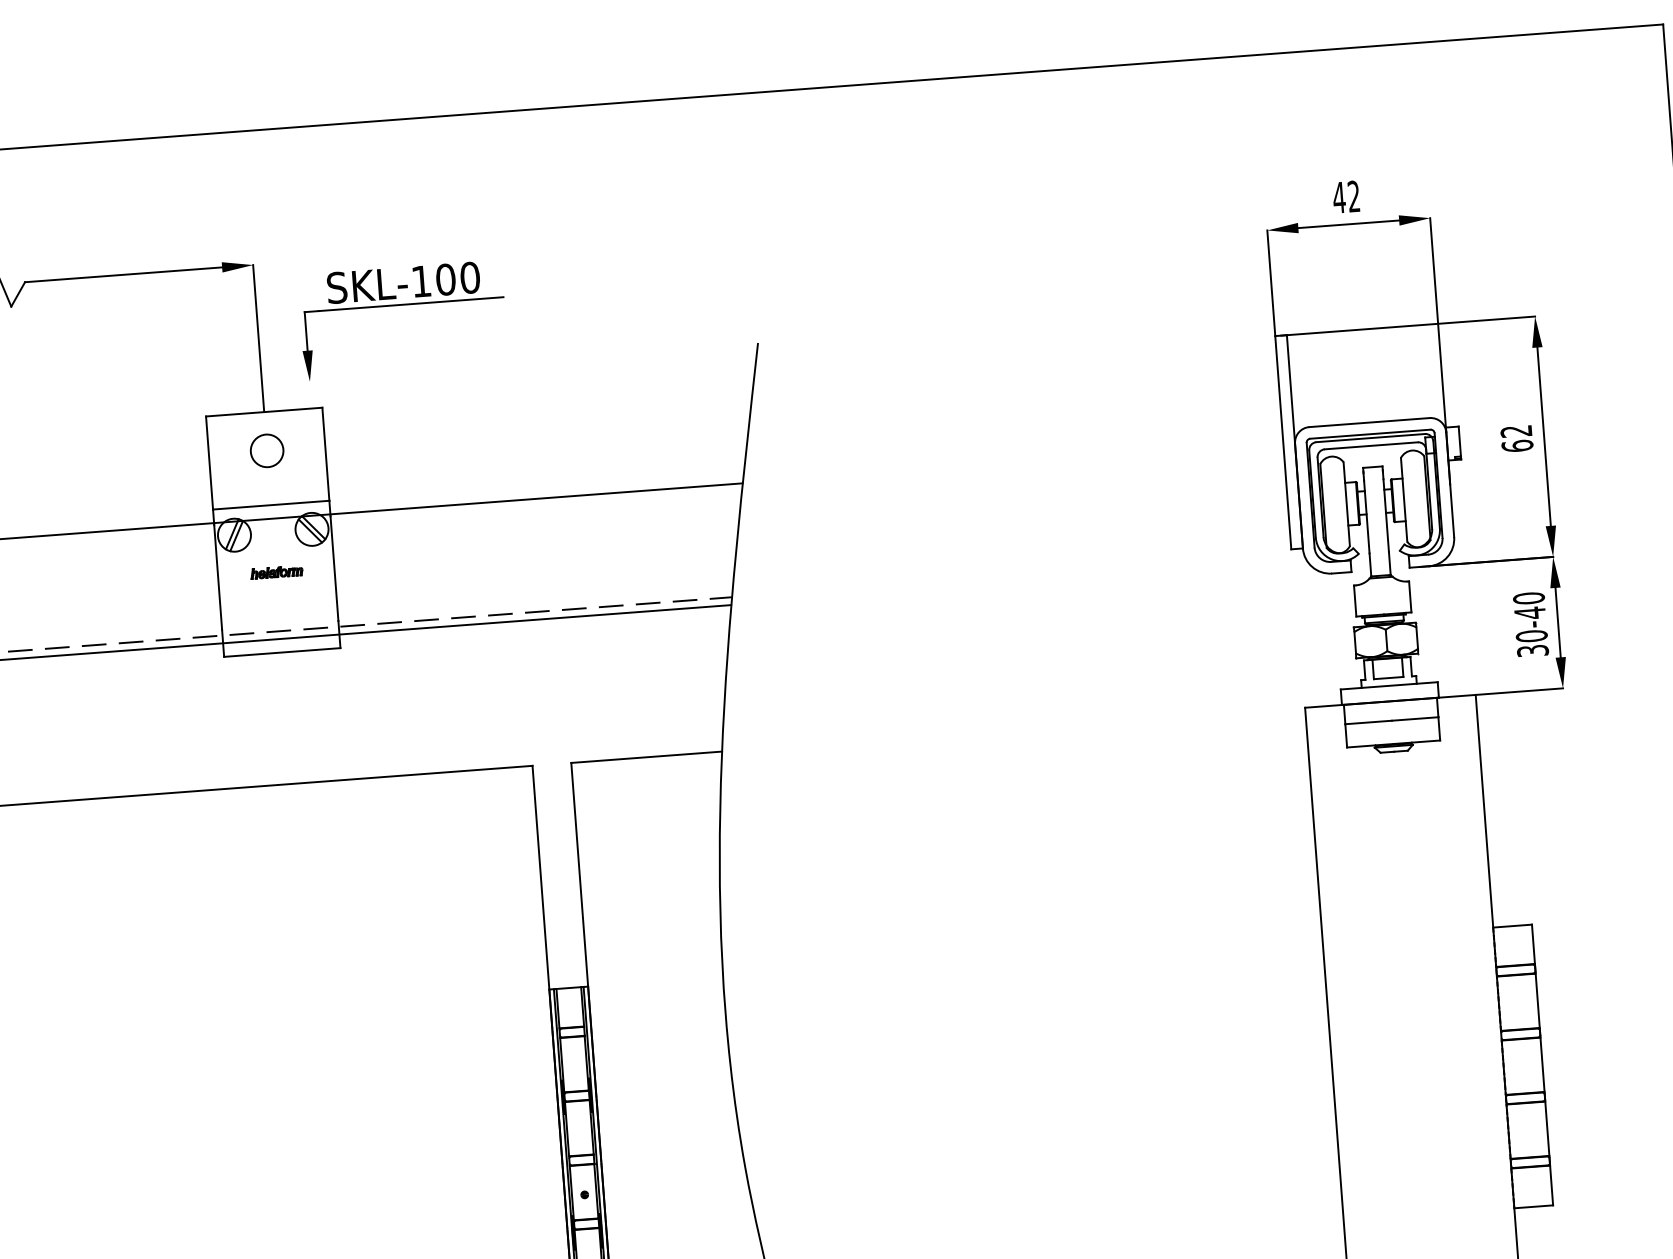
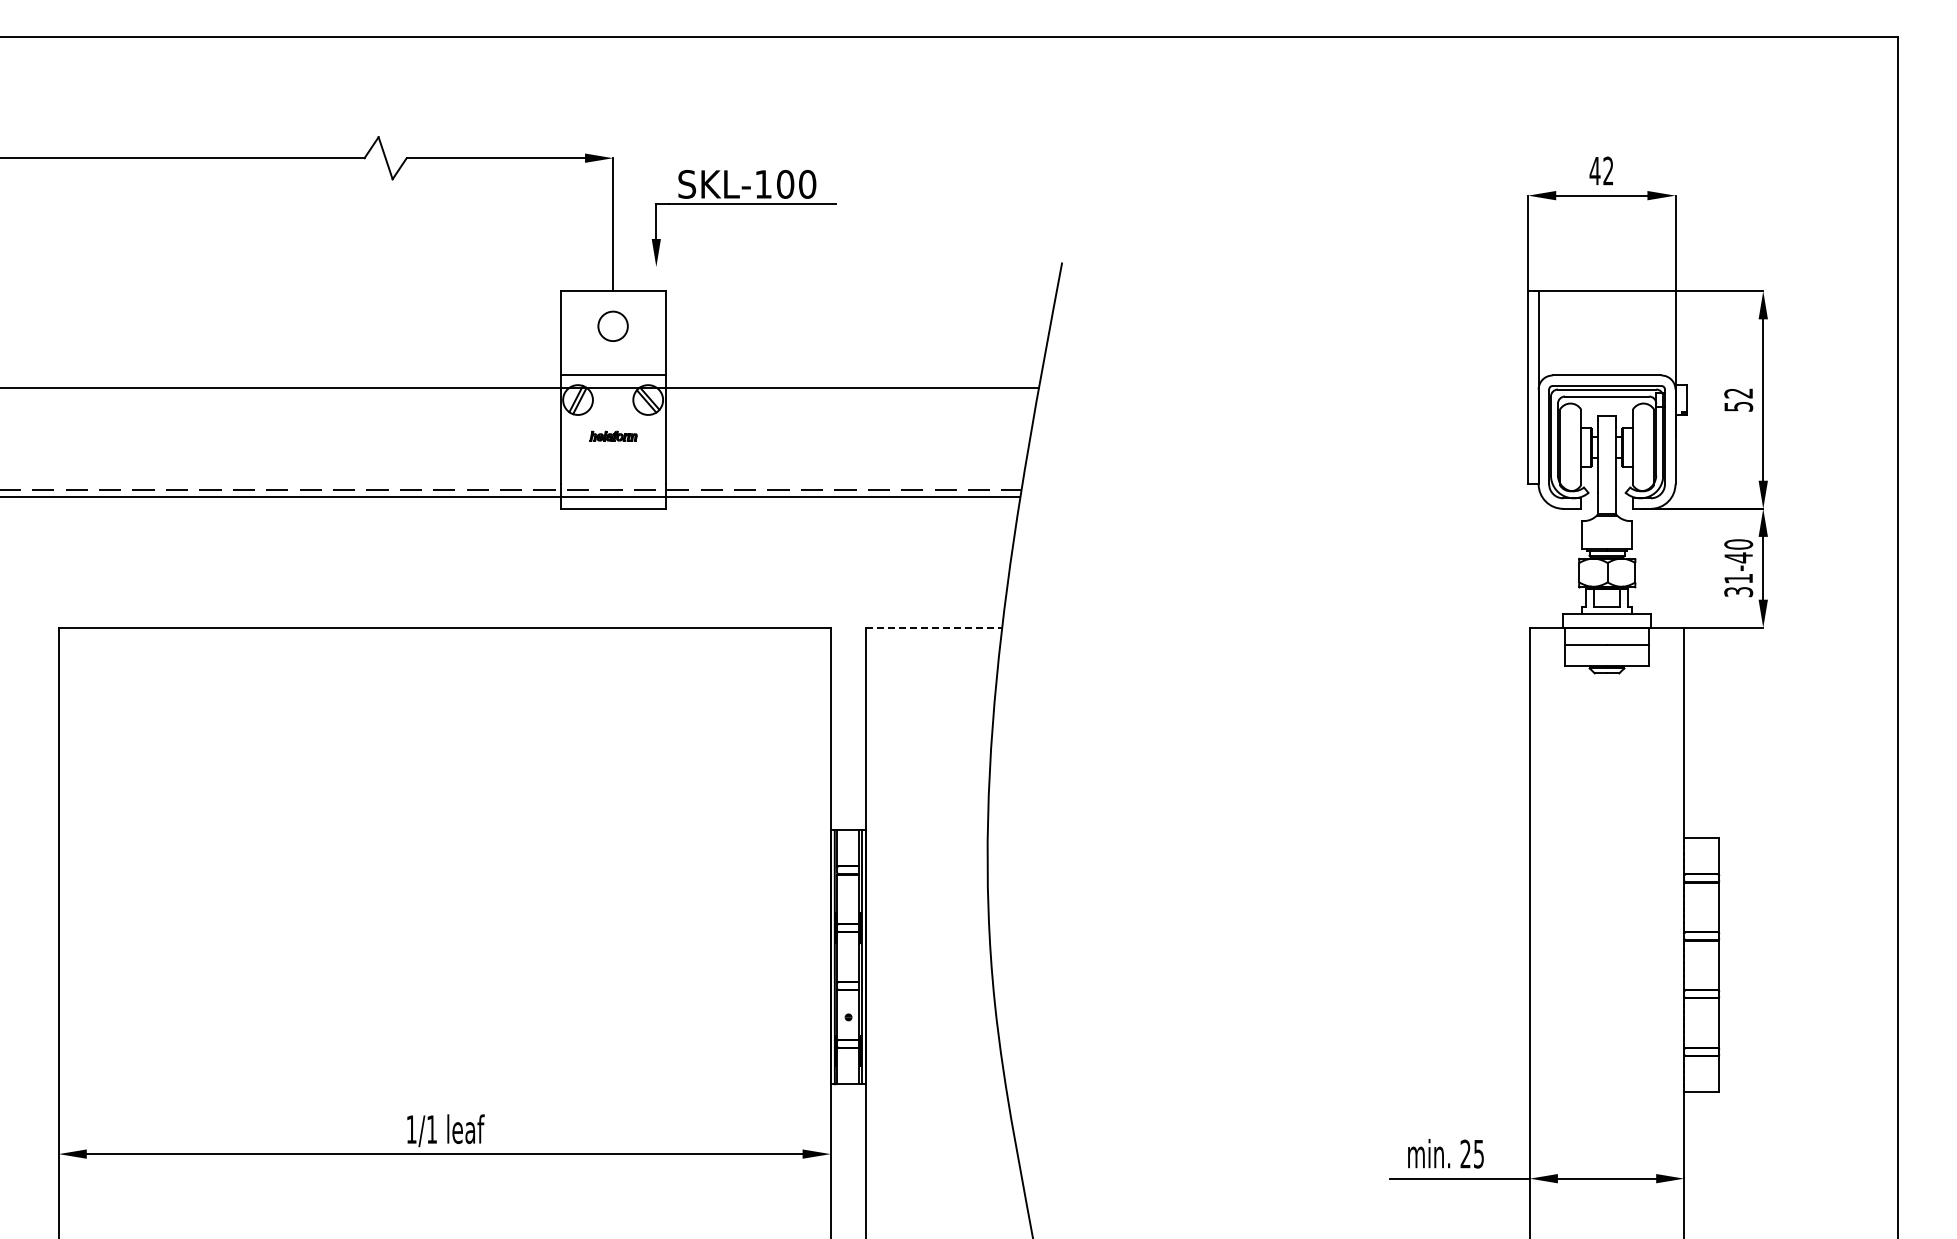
text: (1517, 445) -> (1738, 406), 62 -> 52
text: (1531, 635) -> (1738, 578), 30-40 -> 31-40
line: (647, 756) -> (934, 627), solid -> dashed

